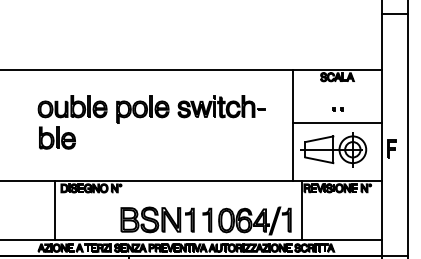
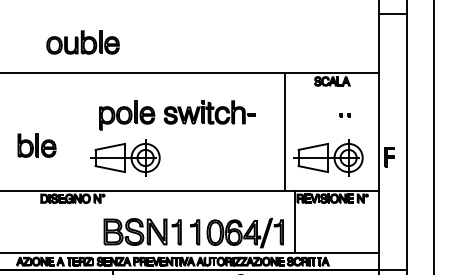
part: (72, 106) -> (82, 42), moved
part: (337, 109) -> (344, 115), moved
line: (337, 122) -> (332, 129), removed
part: (141, 149) -> (125, 157), added
line: (55, 209) -> (34, 221), removed

